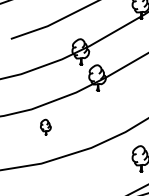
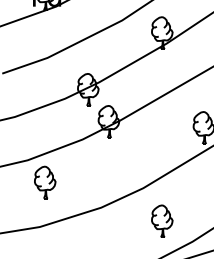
part: (46, 127) -> (45, 182), size x1.67

